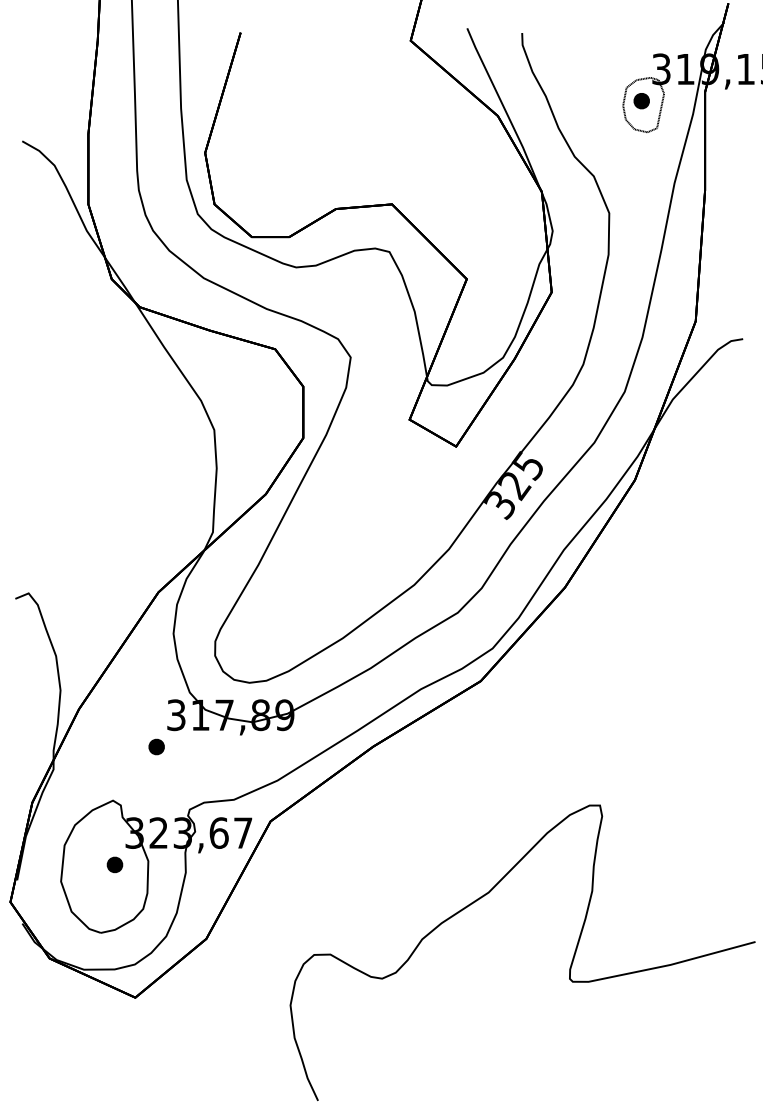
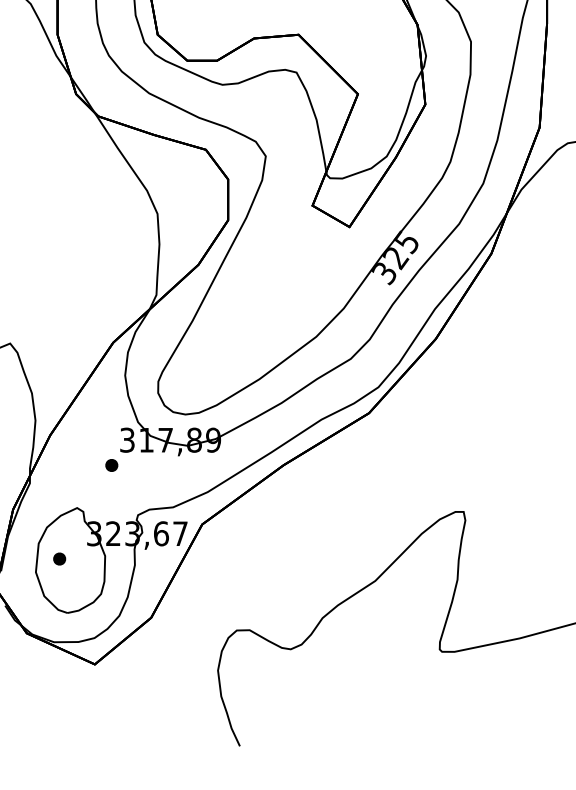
part: (114, 864) -> (59, 558), moved

